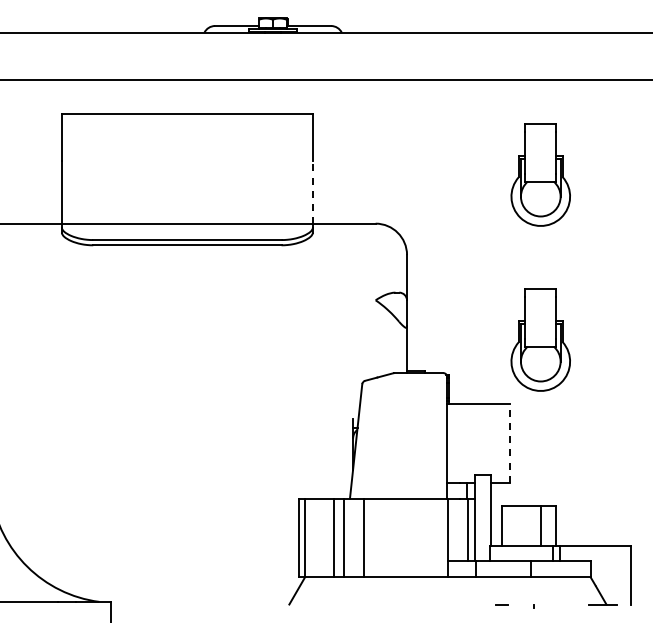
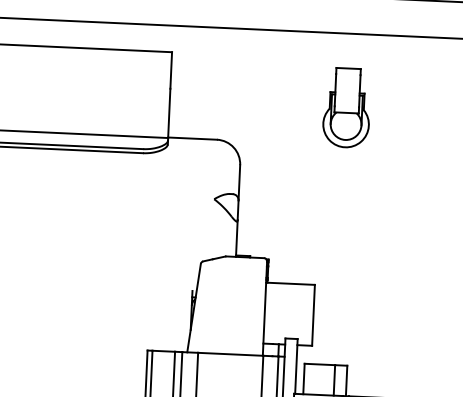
line: (312, 192) -> (168, 113), dashed -> solid
part: (540, 339) -> (340, 235), removed
line: (510, 443) -> (313, 315), dashed -> solid

